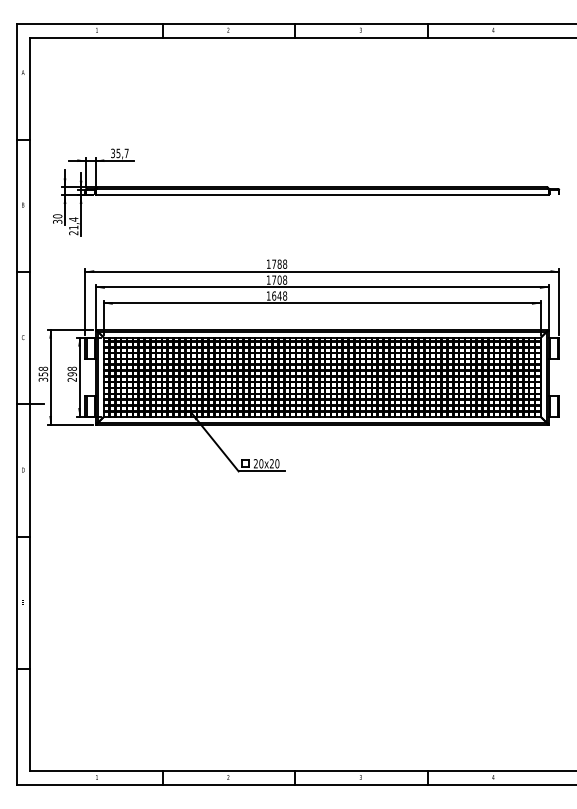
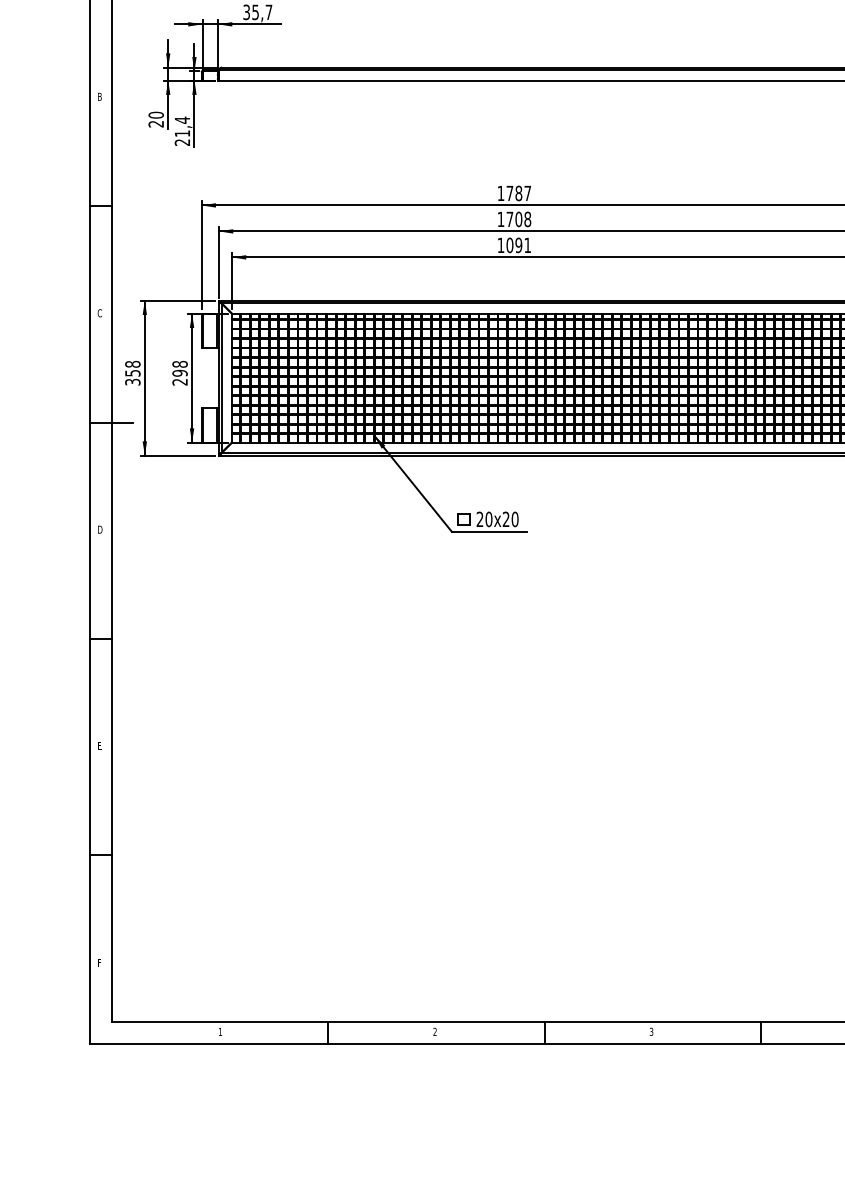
text: (57, 221) -> (155, 123), 30 -> 20
text: (285, 263) -> (528, 192), 1788 -> 1787
text: (279, 295) -> (518, 244), 1648 -> 1091

